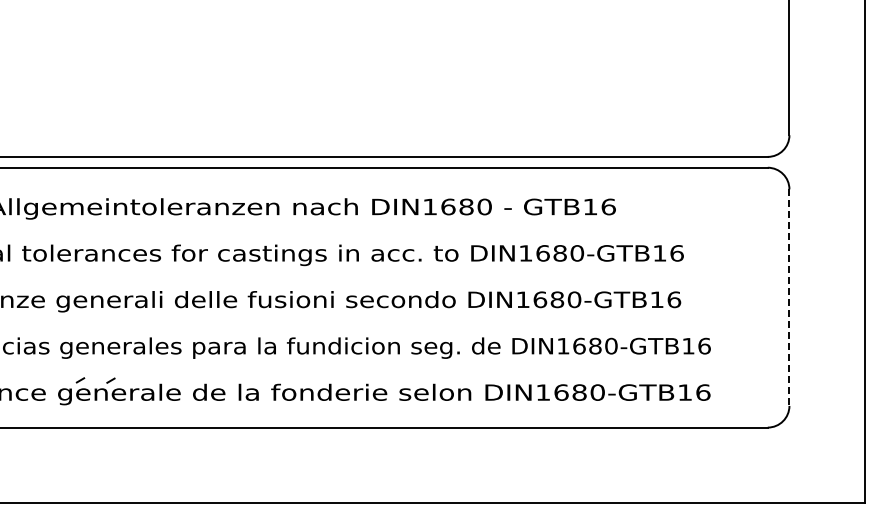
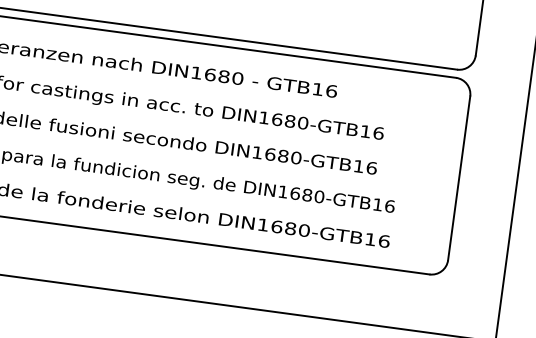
line: (789, 298) -> (459, 179), dashed -> solid

